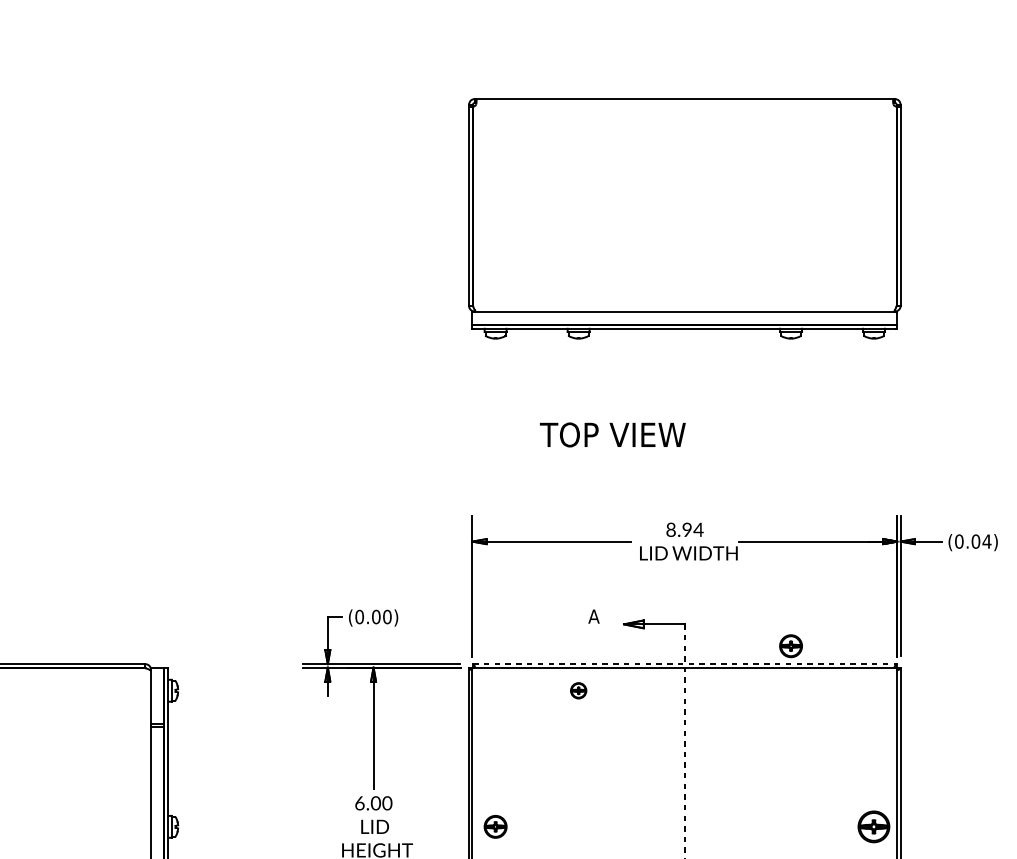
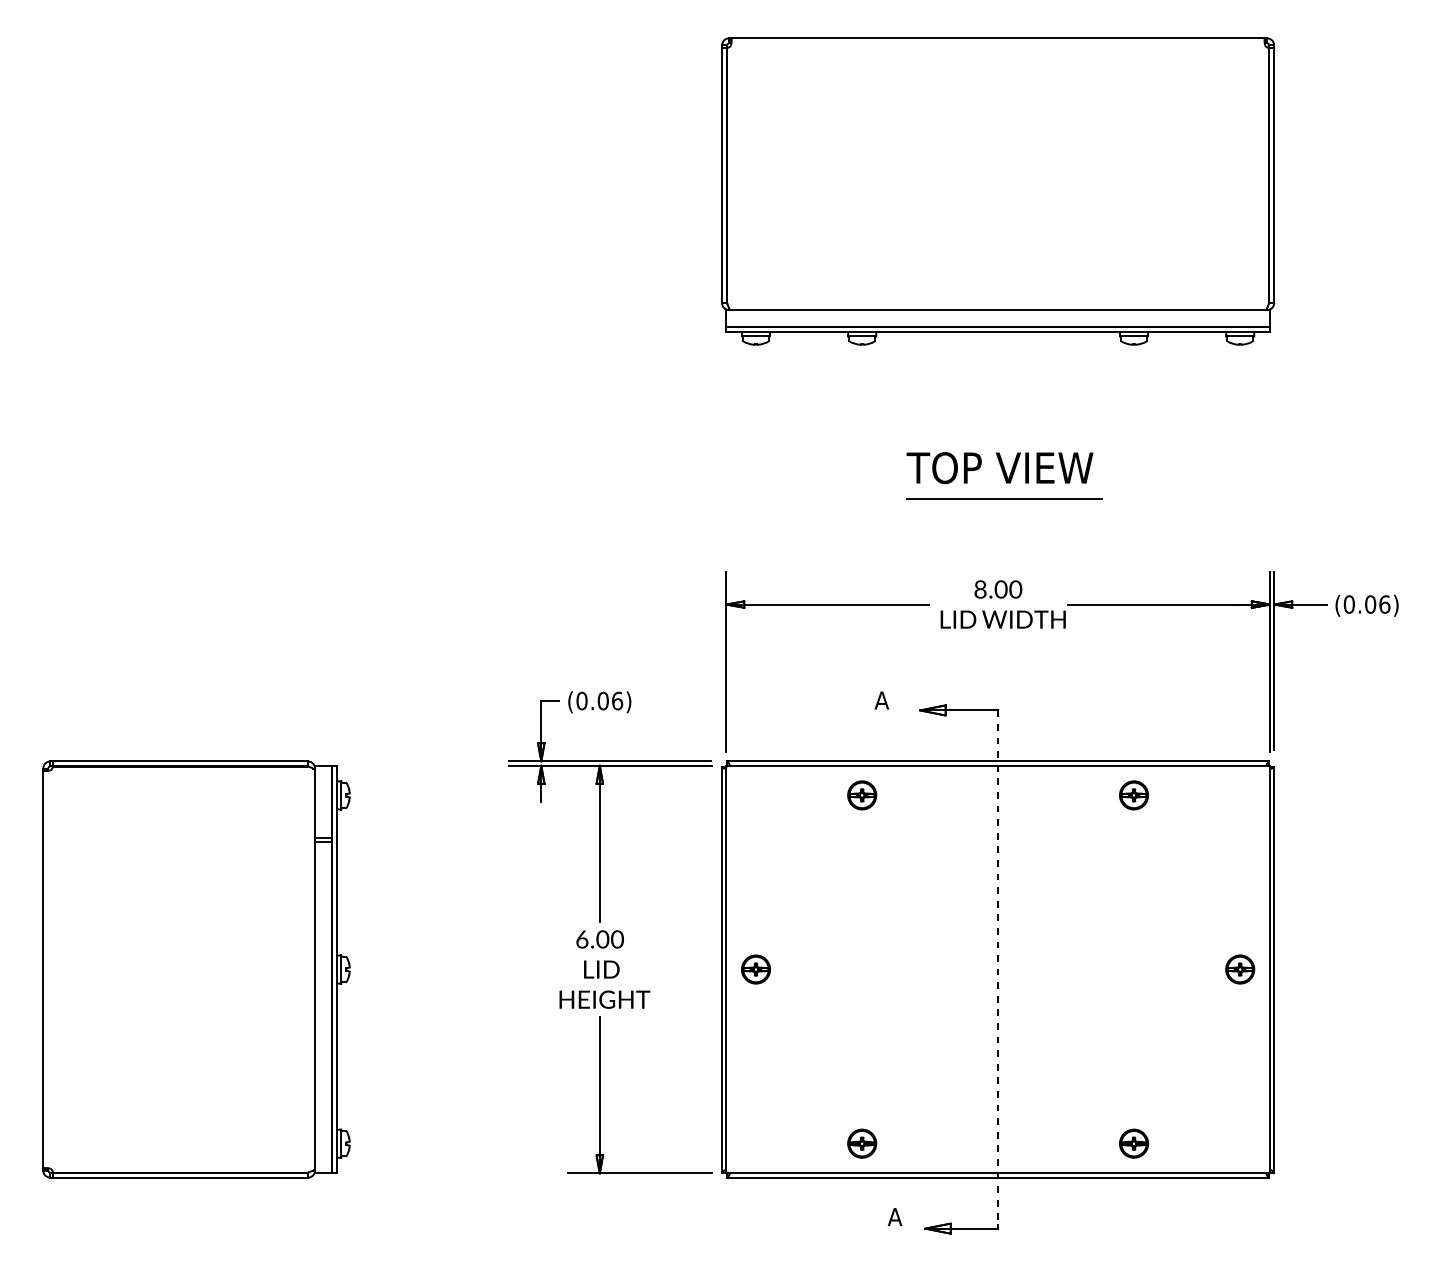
text: (612, 435) -> (999, 468), moved
line: (689, 458) -> (1004, 498), added
text: (692, 529) -> (1008, 589), 8.94 -> 8.00
text: (986, 541) -> (1384, 604), (0.04) -> (0.06)
text: (387, 616) -> (617, 700), (0.00) -> (0.06)
part: (790, 646) -> (1133, 795), moved
line: (685, 664) -> (998, 761), dashed -> solid
part: (578, 690) -> (862, 795), size x1.43
part: (874, 826) -> (1240, 969), size x0.71

